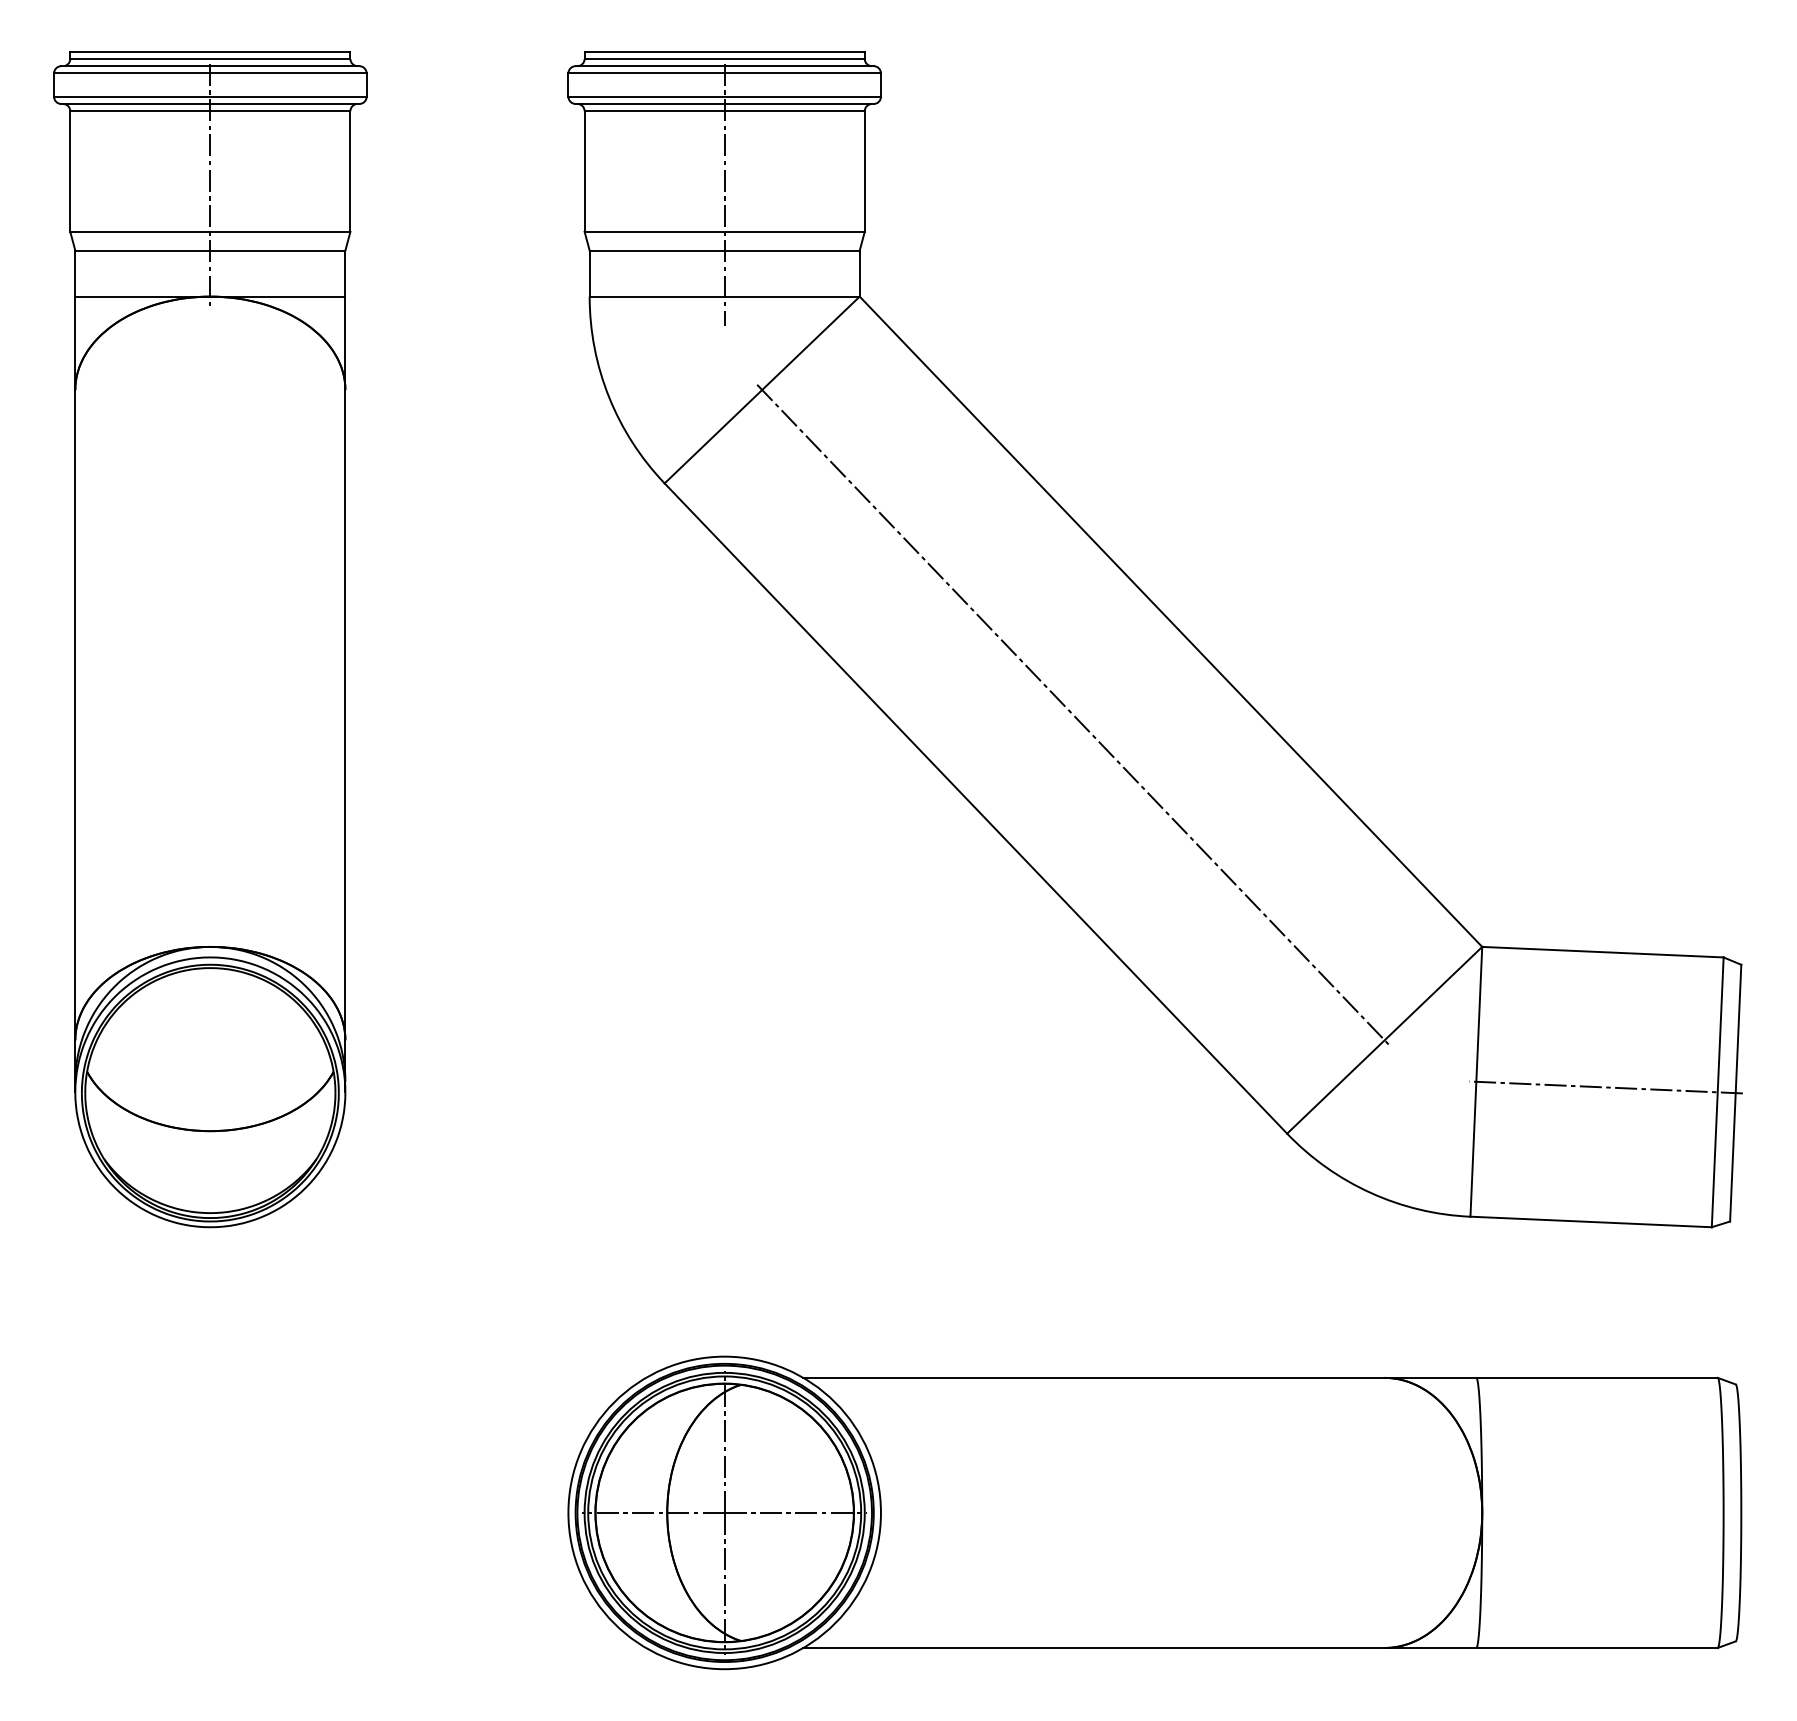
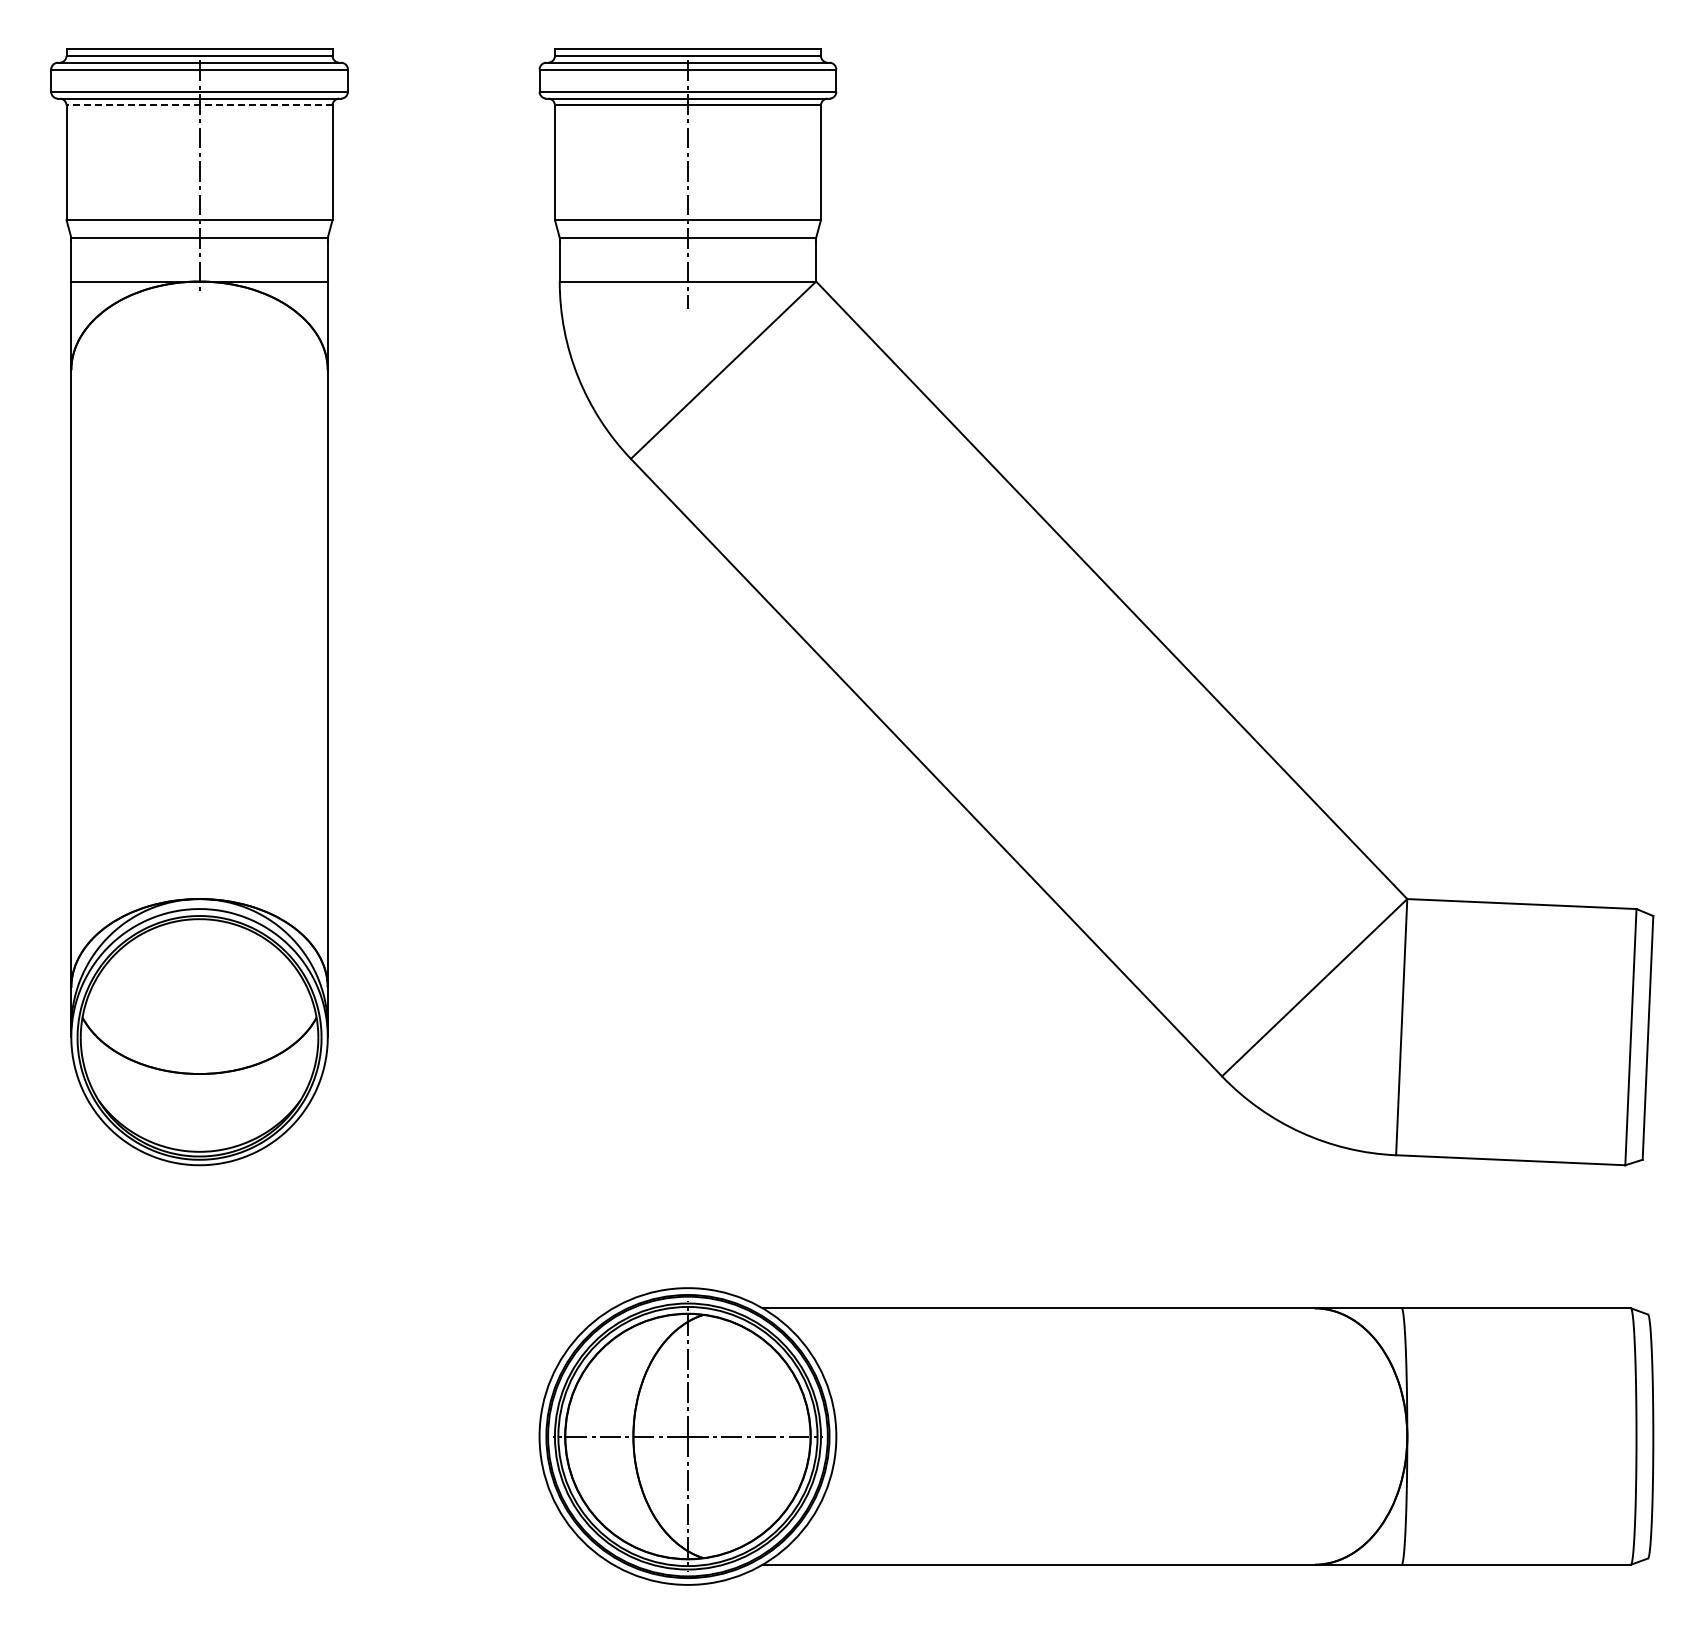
line: (210, 111) -> (199, 105), solid -> dashed
line: (1072, 714) -> (1018, 678), removed
line: (1605, 1087) -> (1524, 1032), removed

